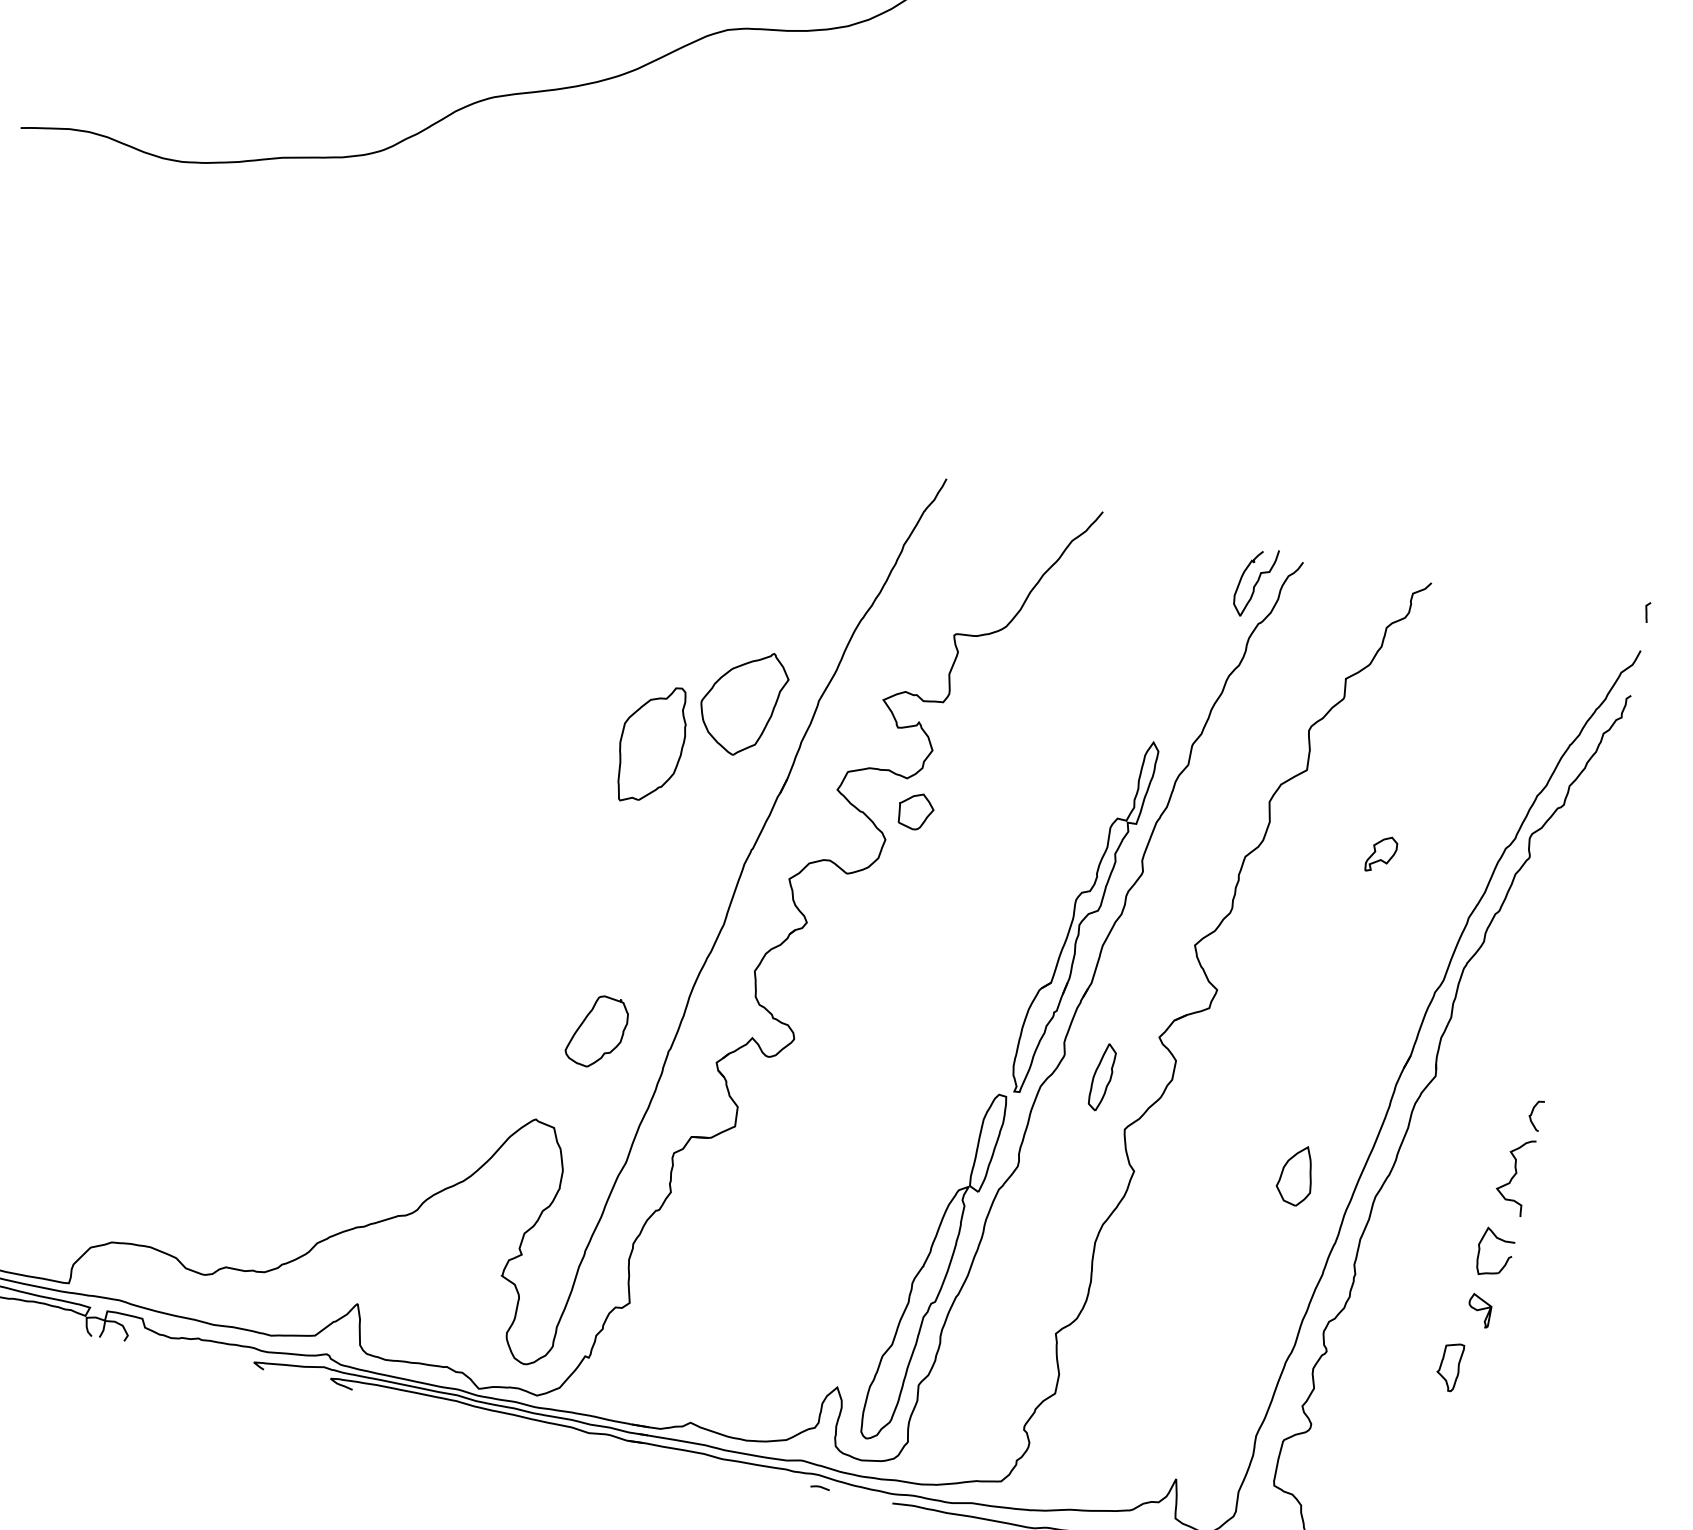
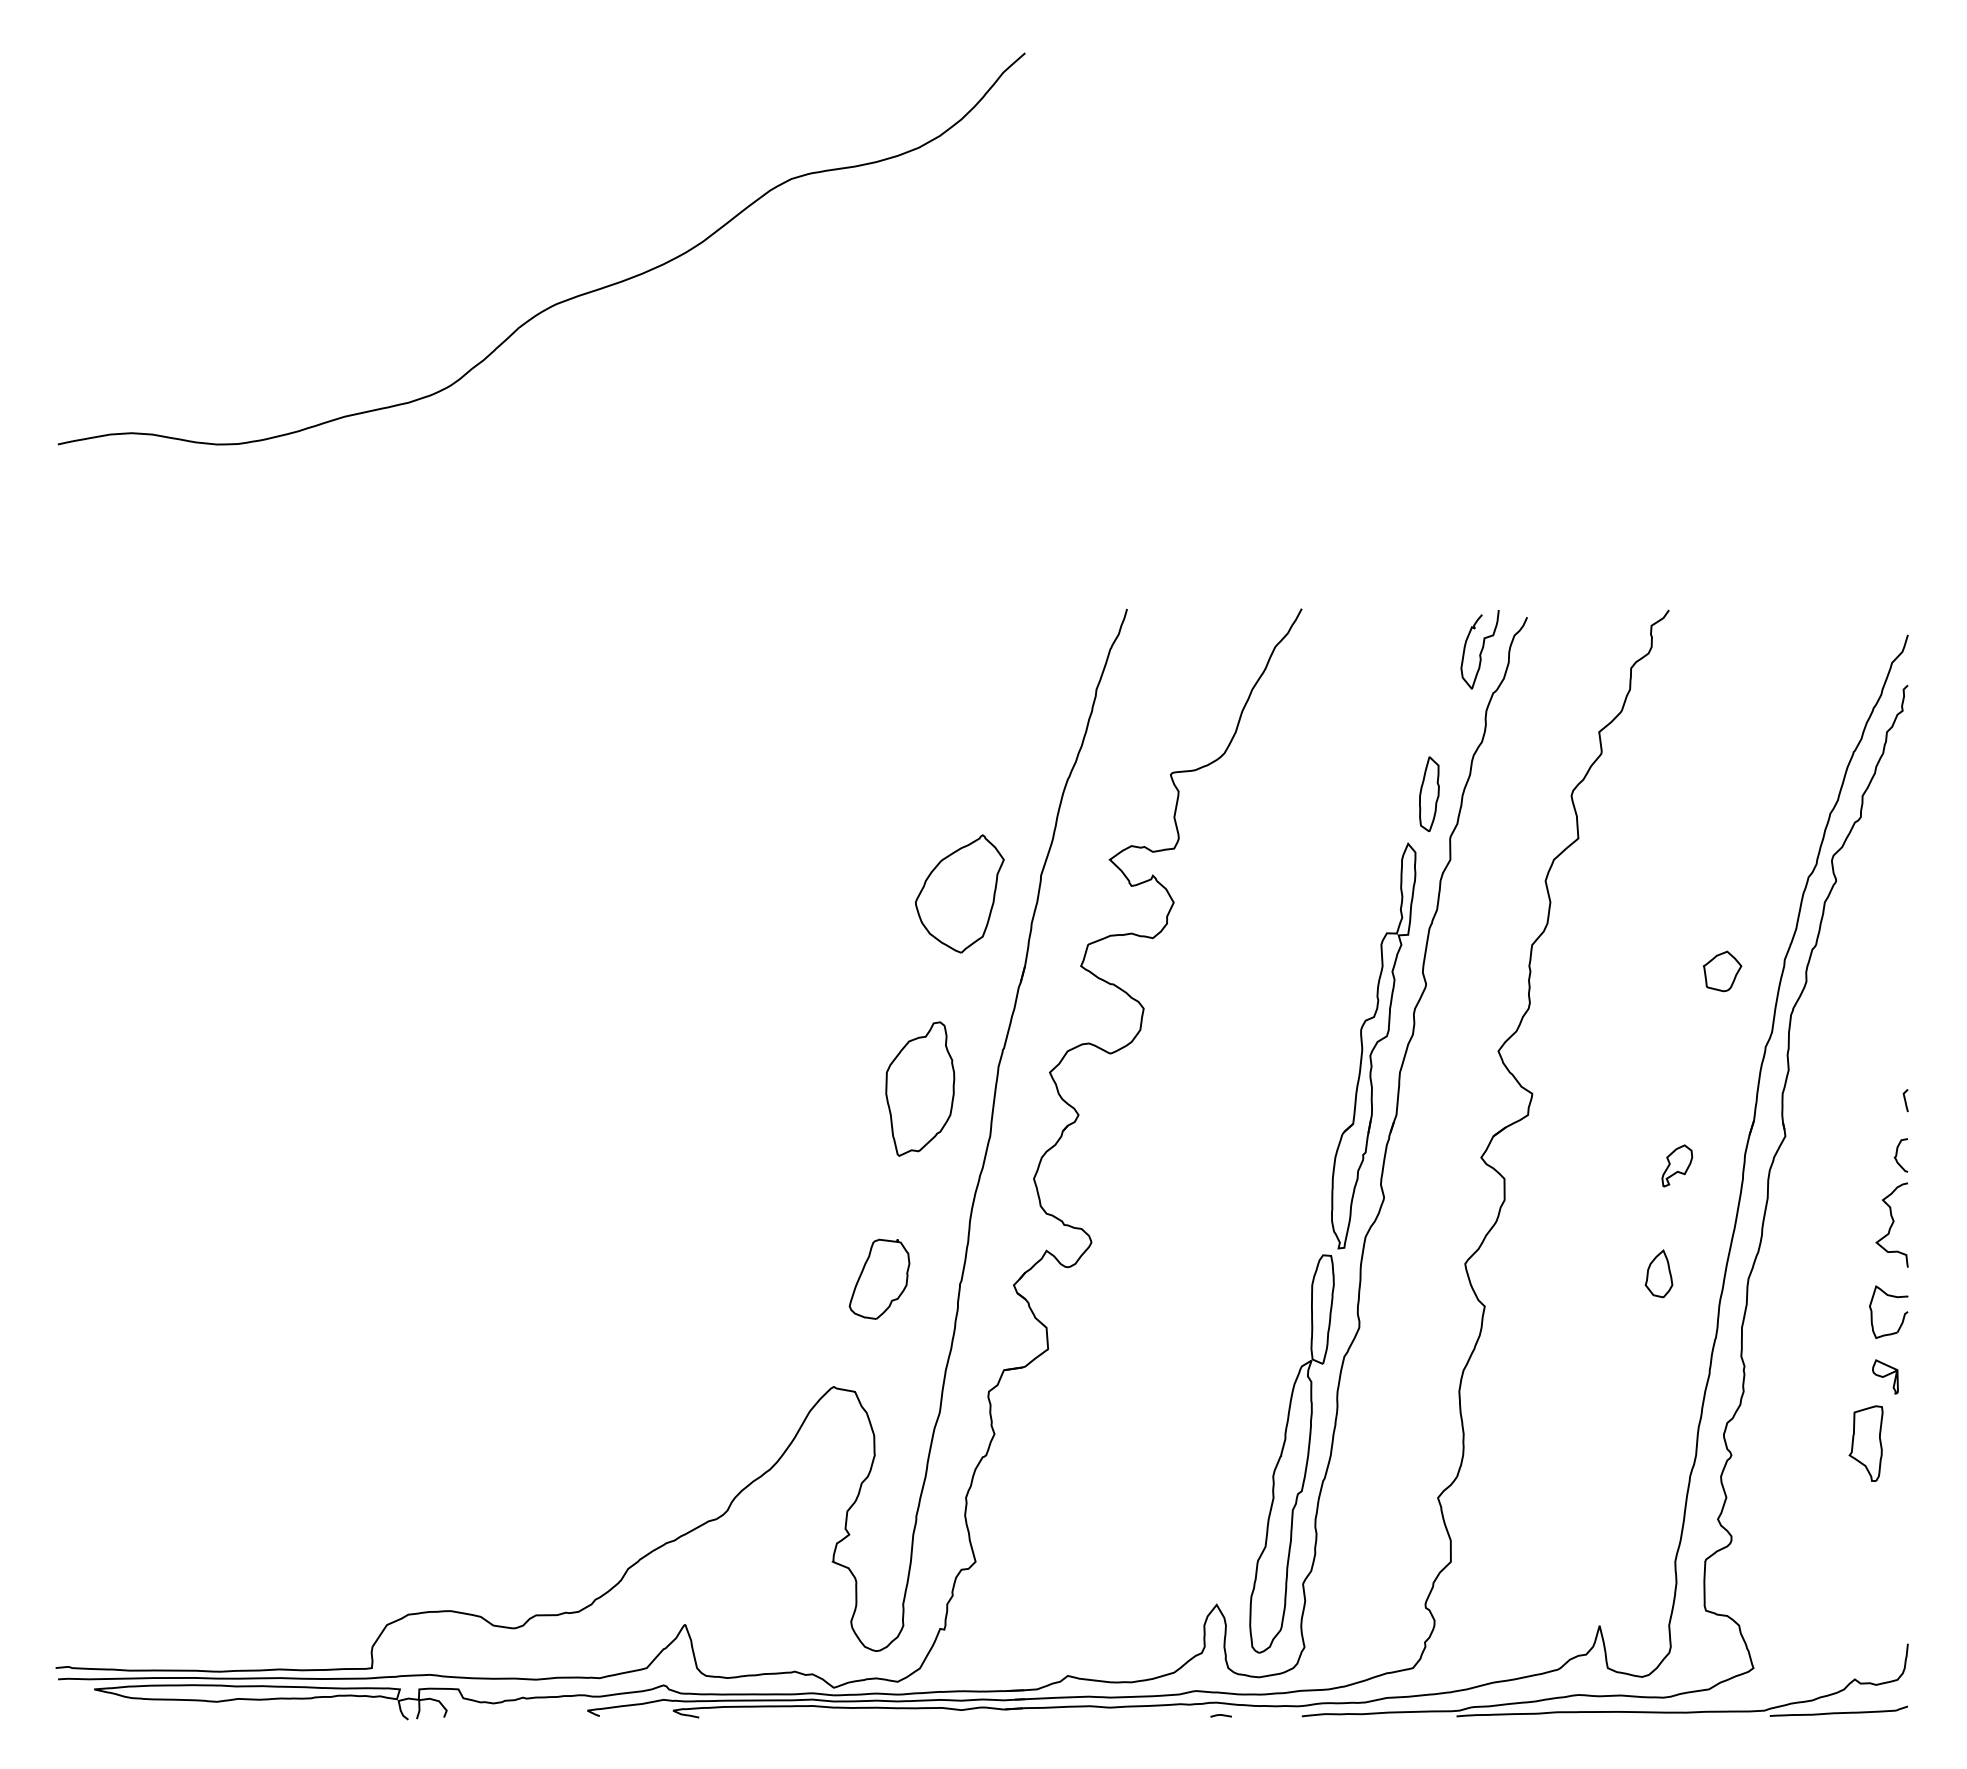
line: (1646, 612) -> (1905, 1100), moved
part: (652, 744) -> (920, 1088), moved
part: (915, 811) -> (1722, 971), moved
part: (1381, 854) -> (1677, 1165), moved
part: (1102, 1077) -> (1429, 794), moved
part: (1295, 1174) -> (1658, 1273), size x0.71
part: (1448, 1366) -> (1865, 1443), size x1.43

